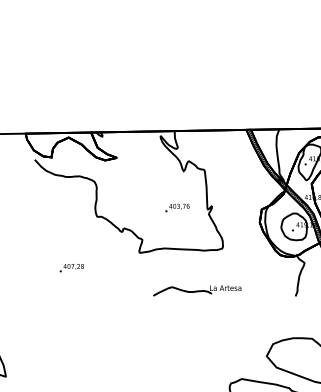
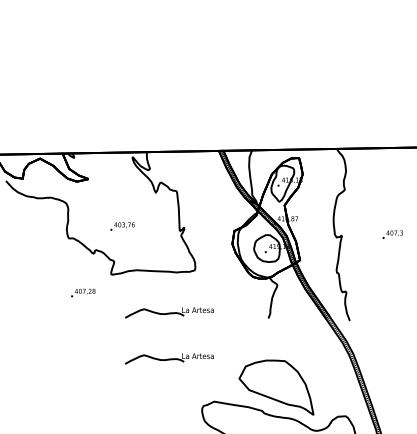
text: (177, 207) -> (122, 226), moved
text: (72, 267) -> (83, 292), moved
part: (197, 336) -> (169, 358), added

